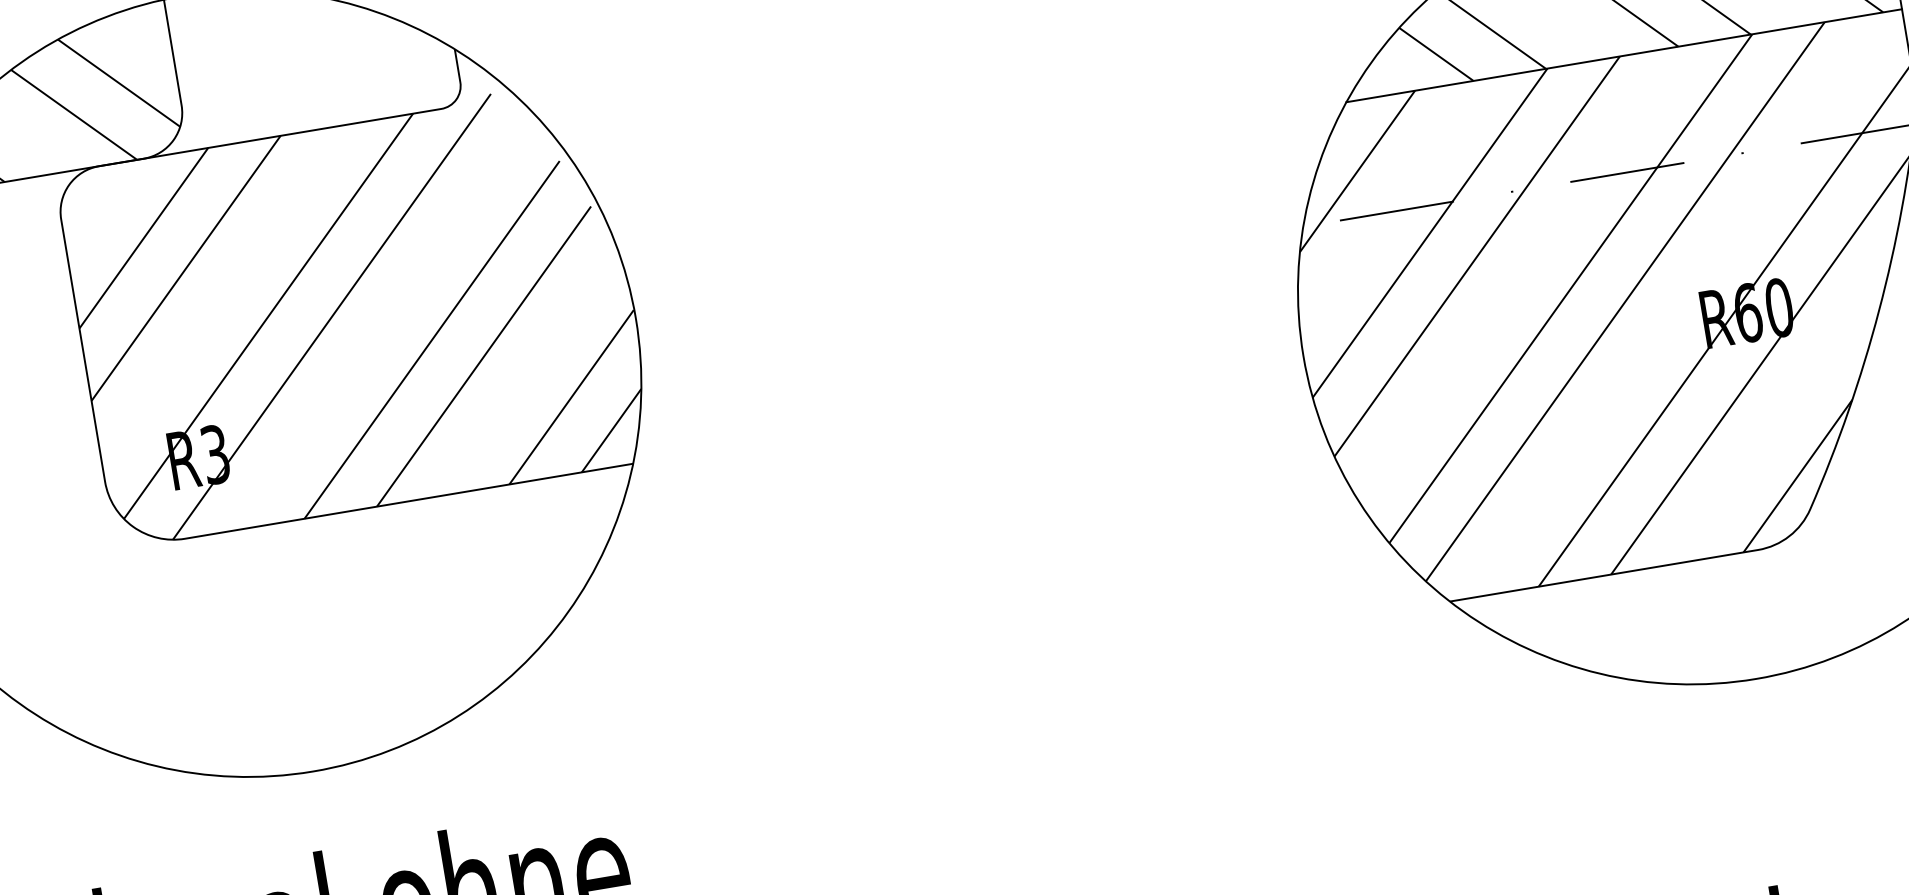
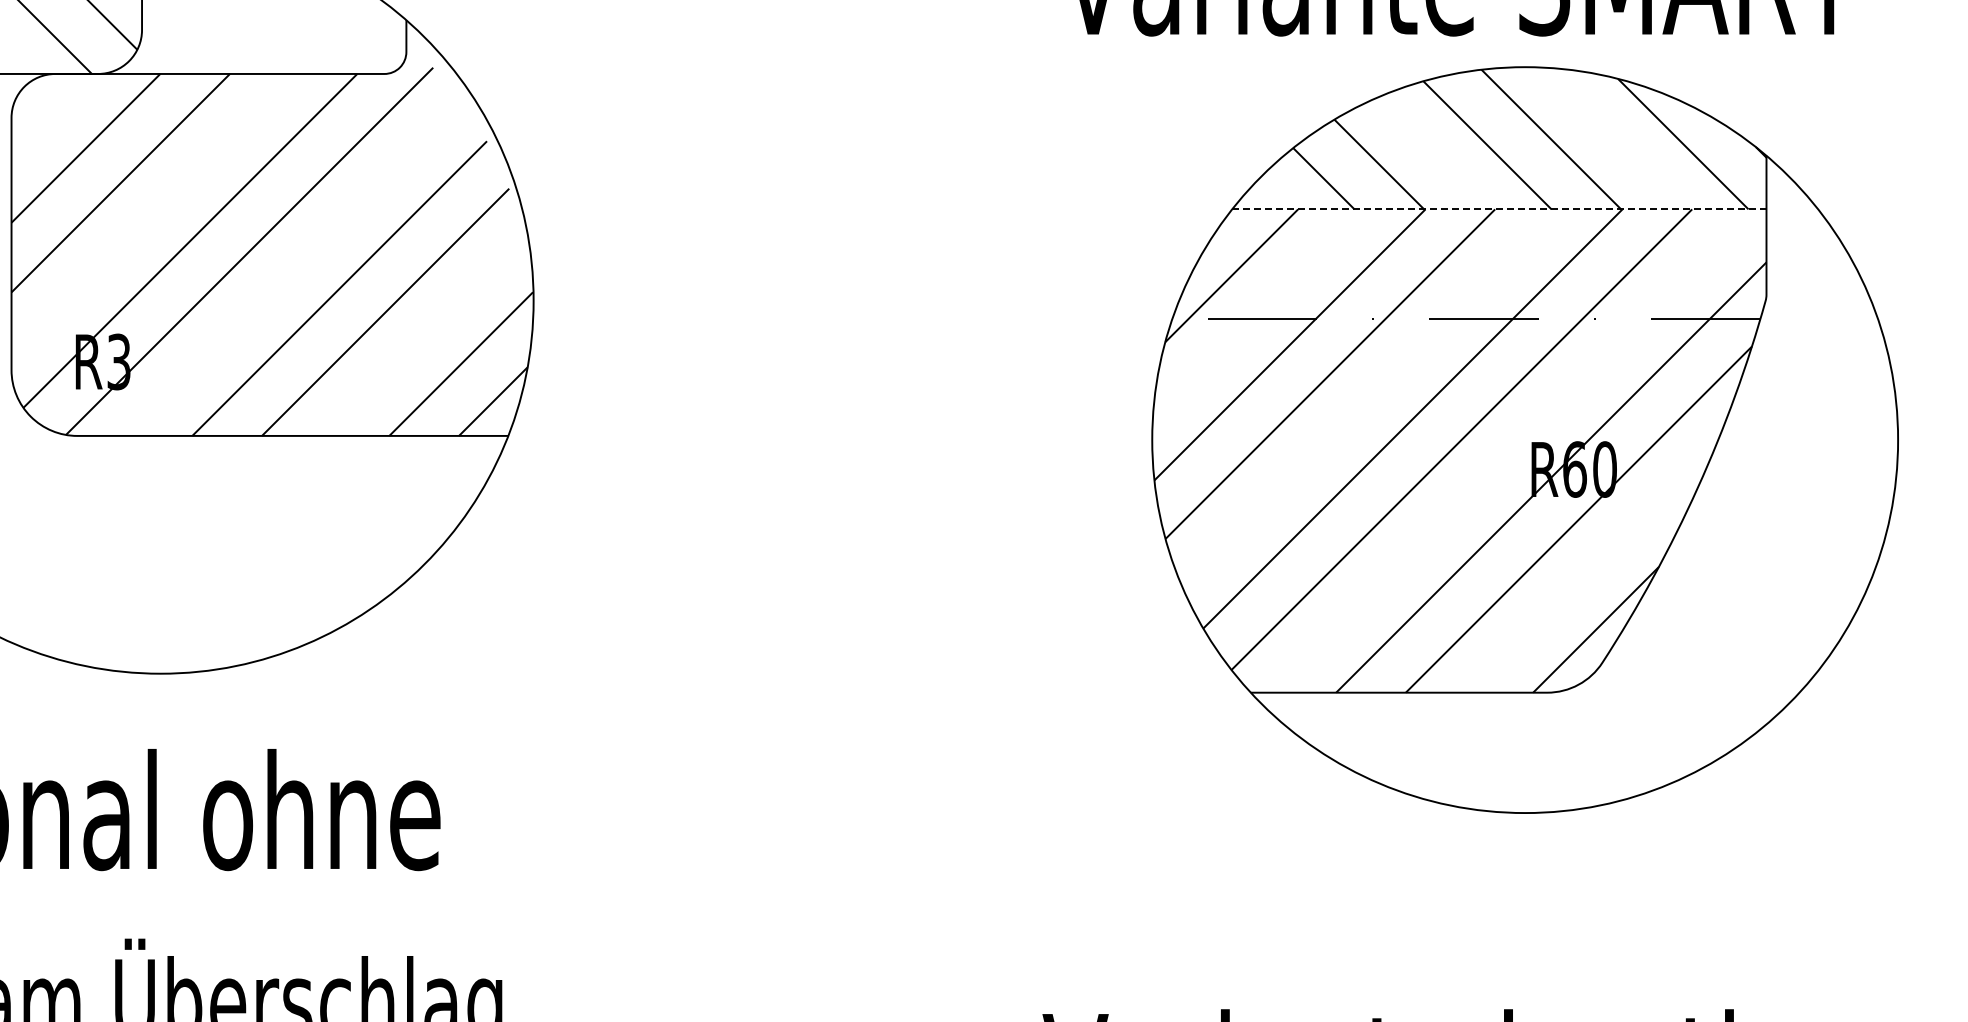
line: (1624, 55) -> (1499, 209), solid -> dashed

